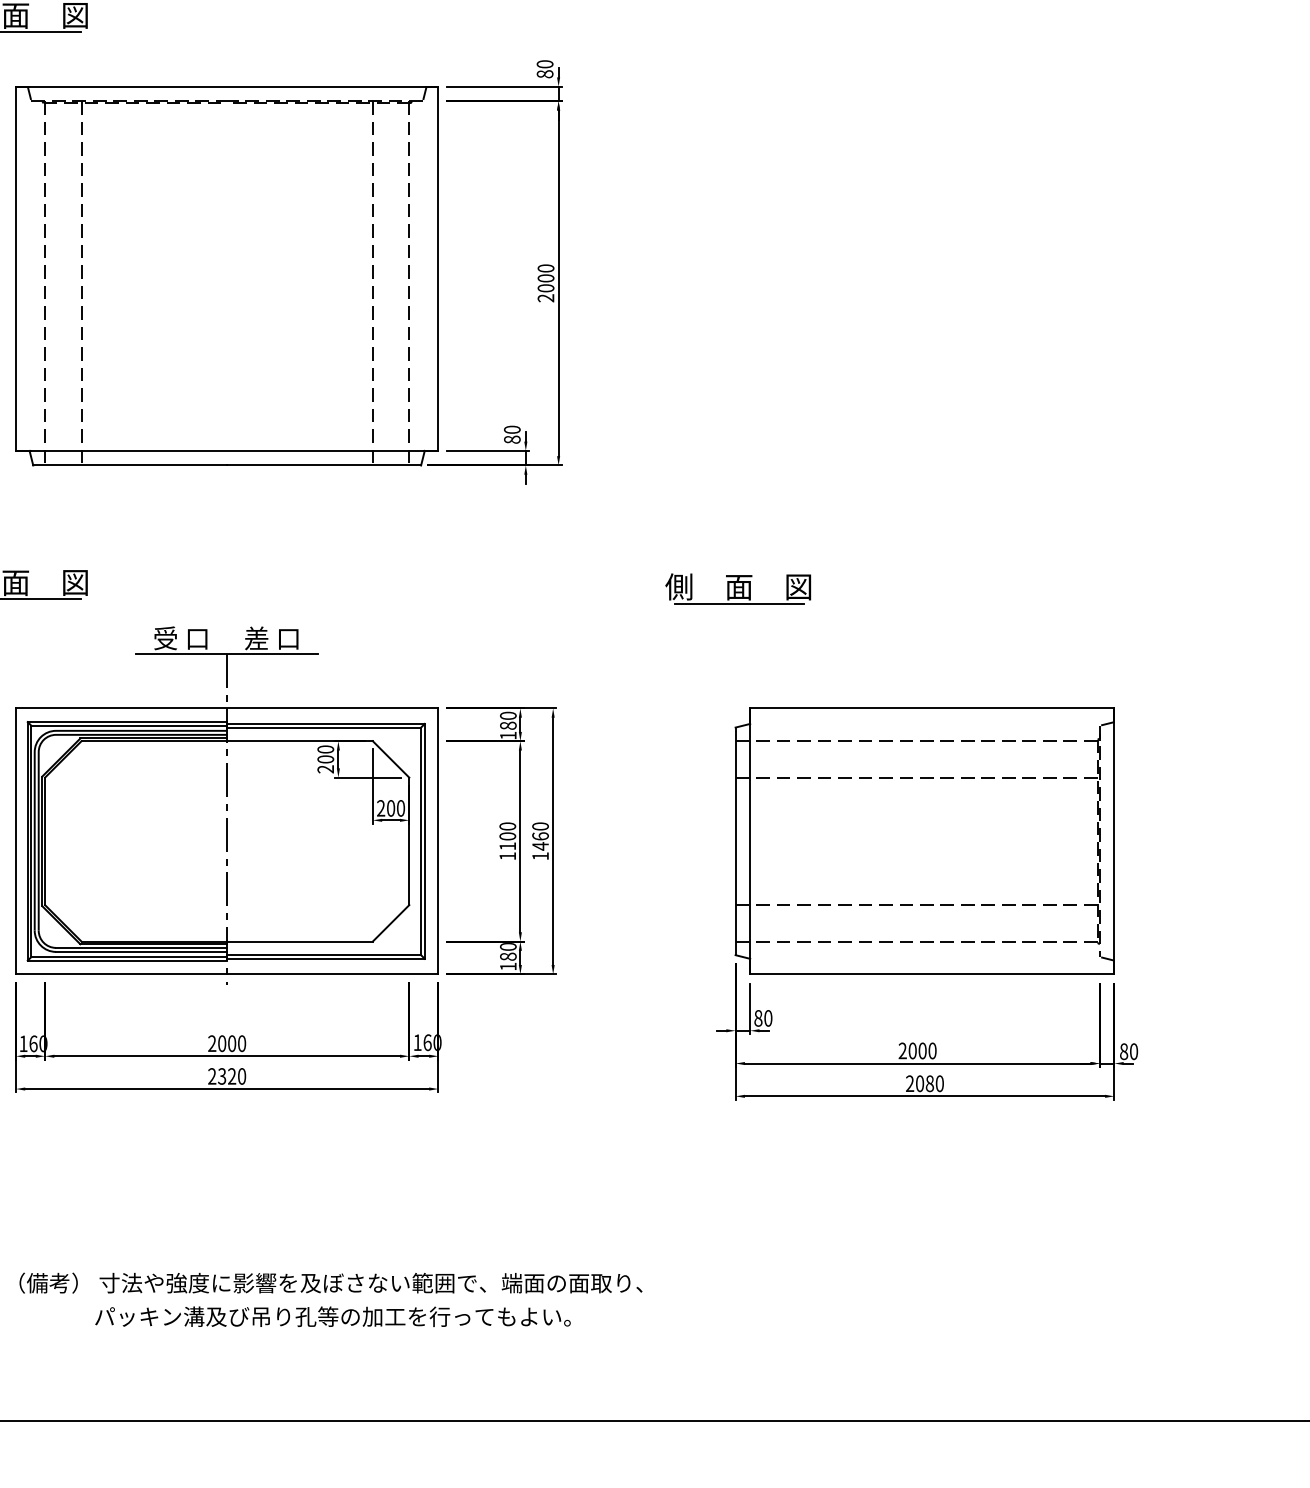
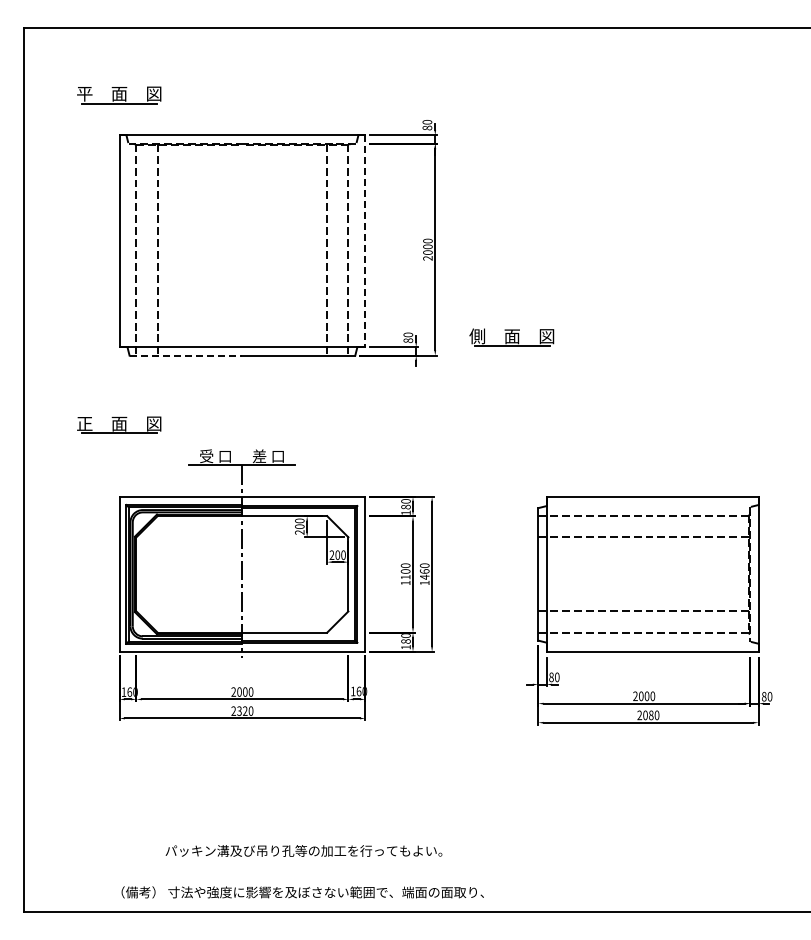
line: (438, 269) -> (365, 241), solid -> dashed
line: (131, 465) -> (186, 355), solid -> dashed
part: (737, 588) -> (511, 337), moved
text: (330, 1283) -> (302, 892), moved

